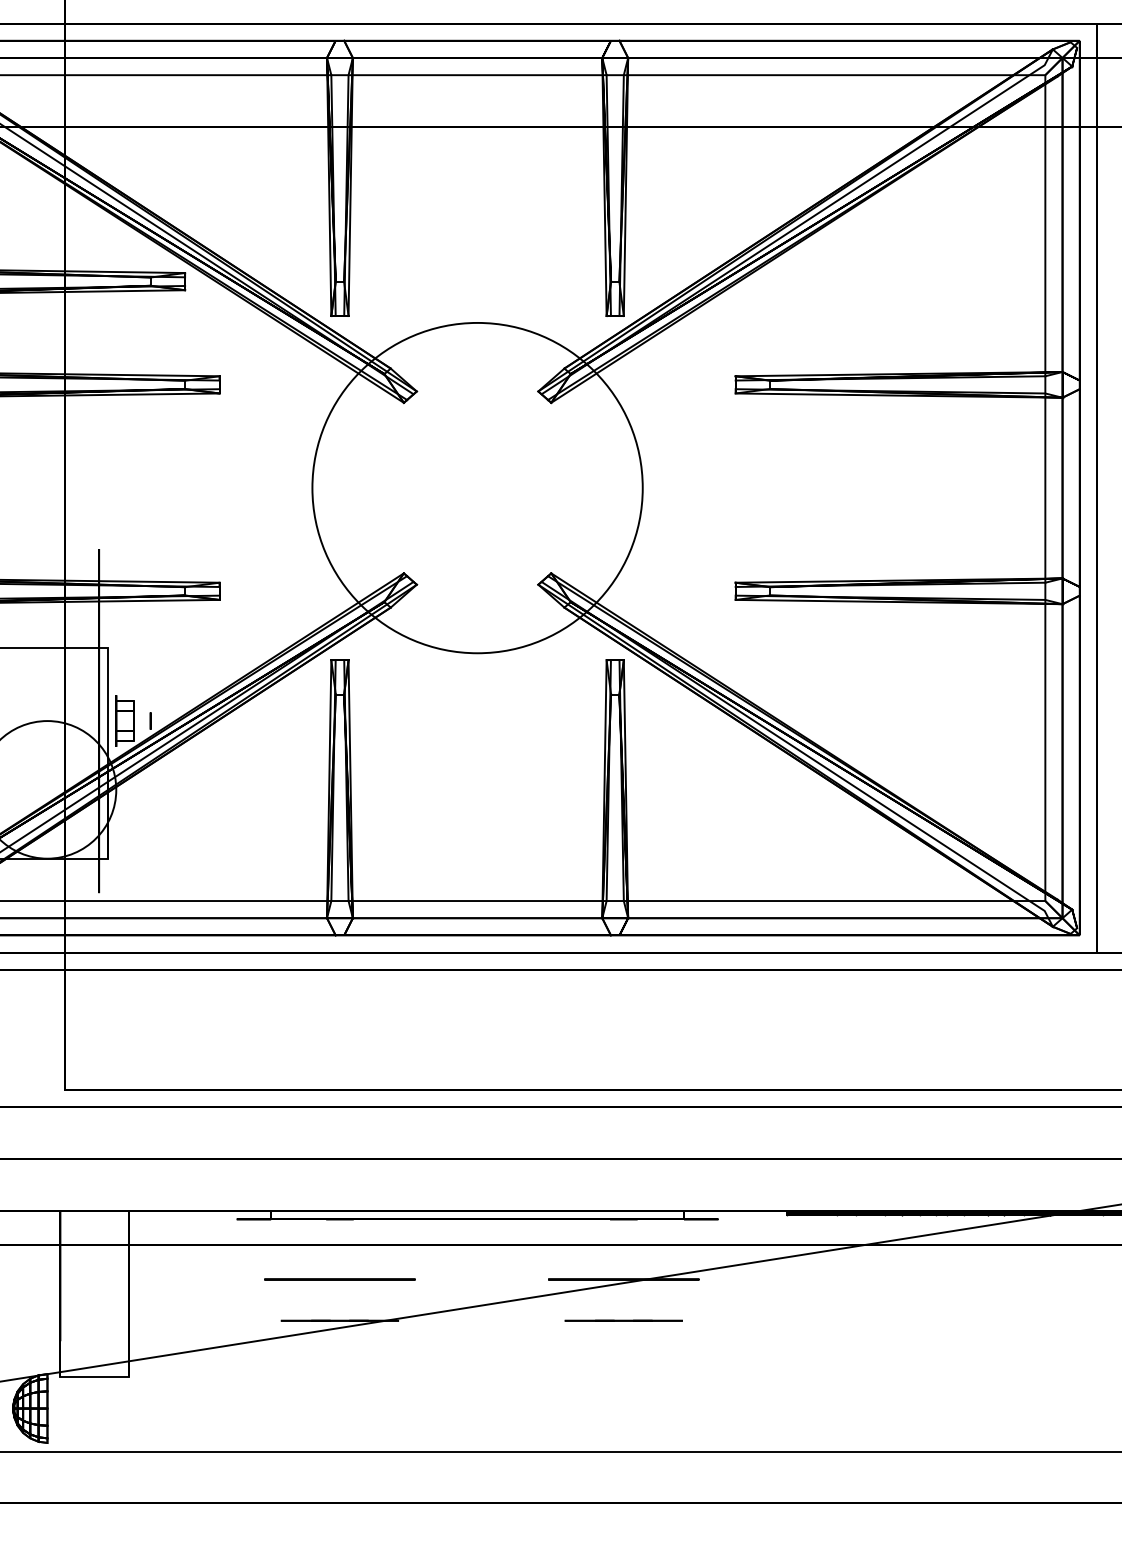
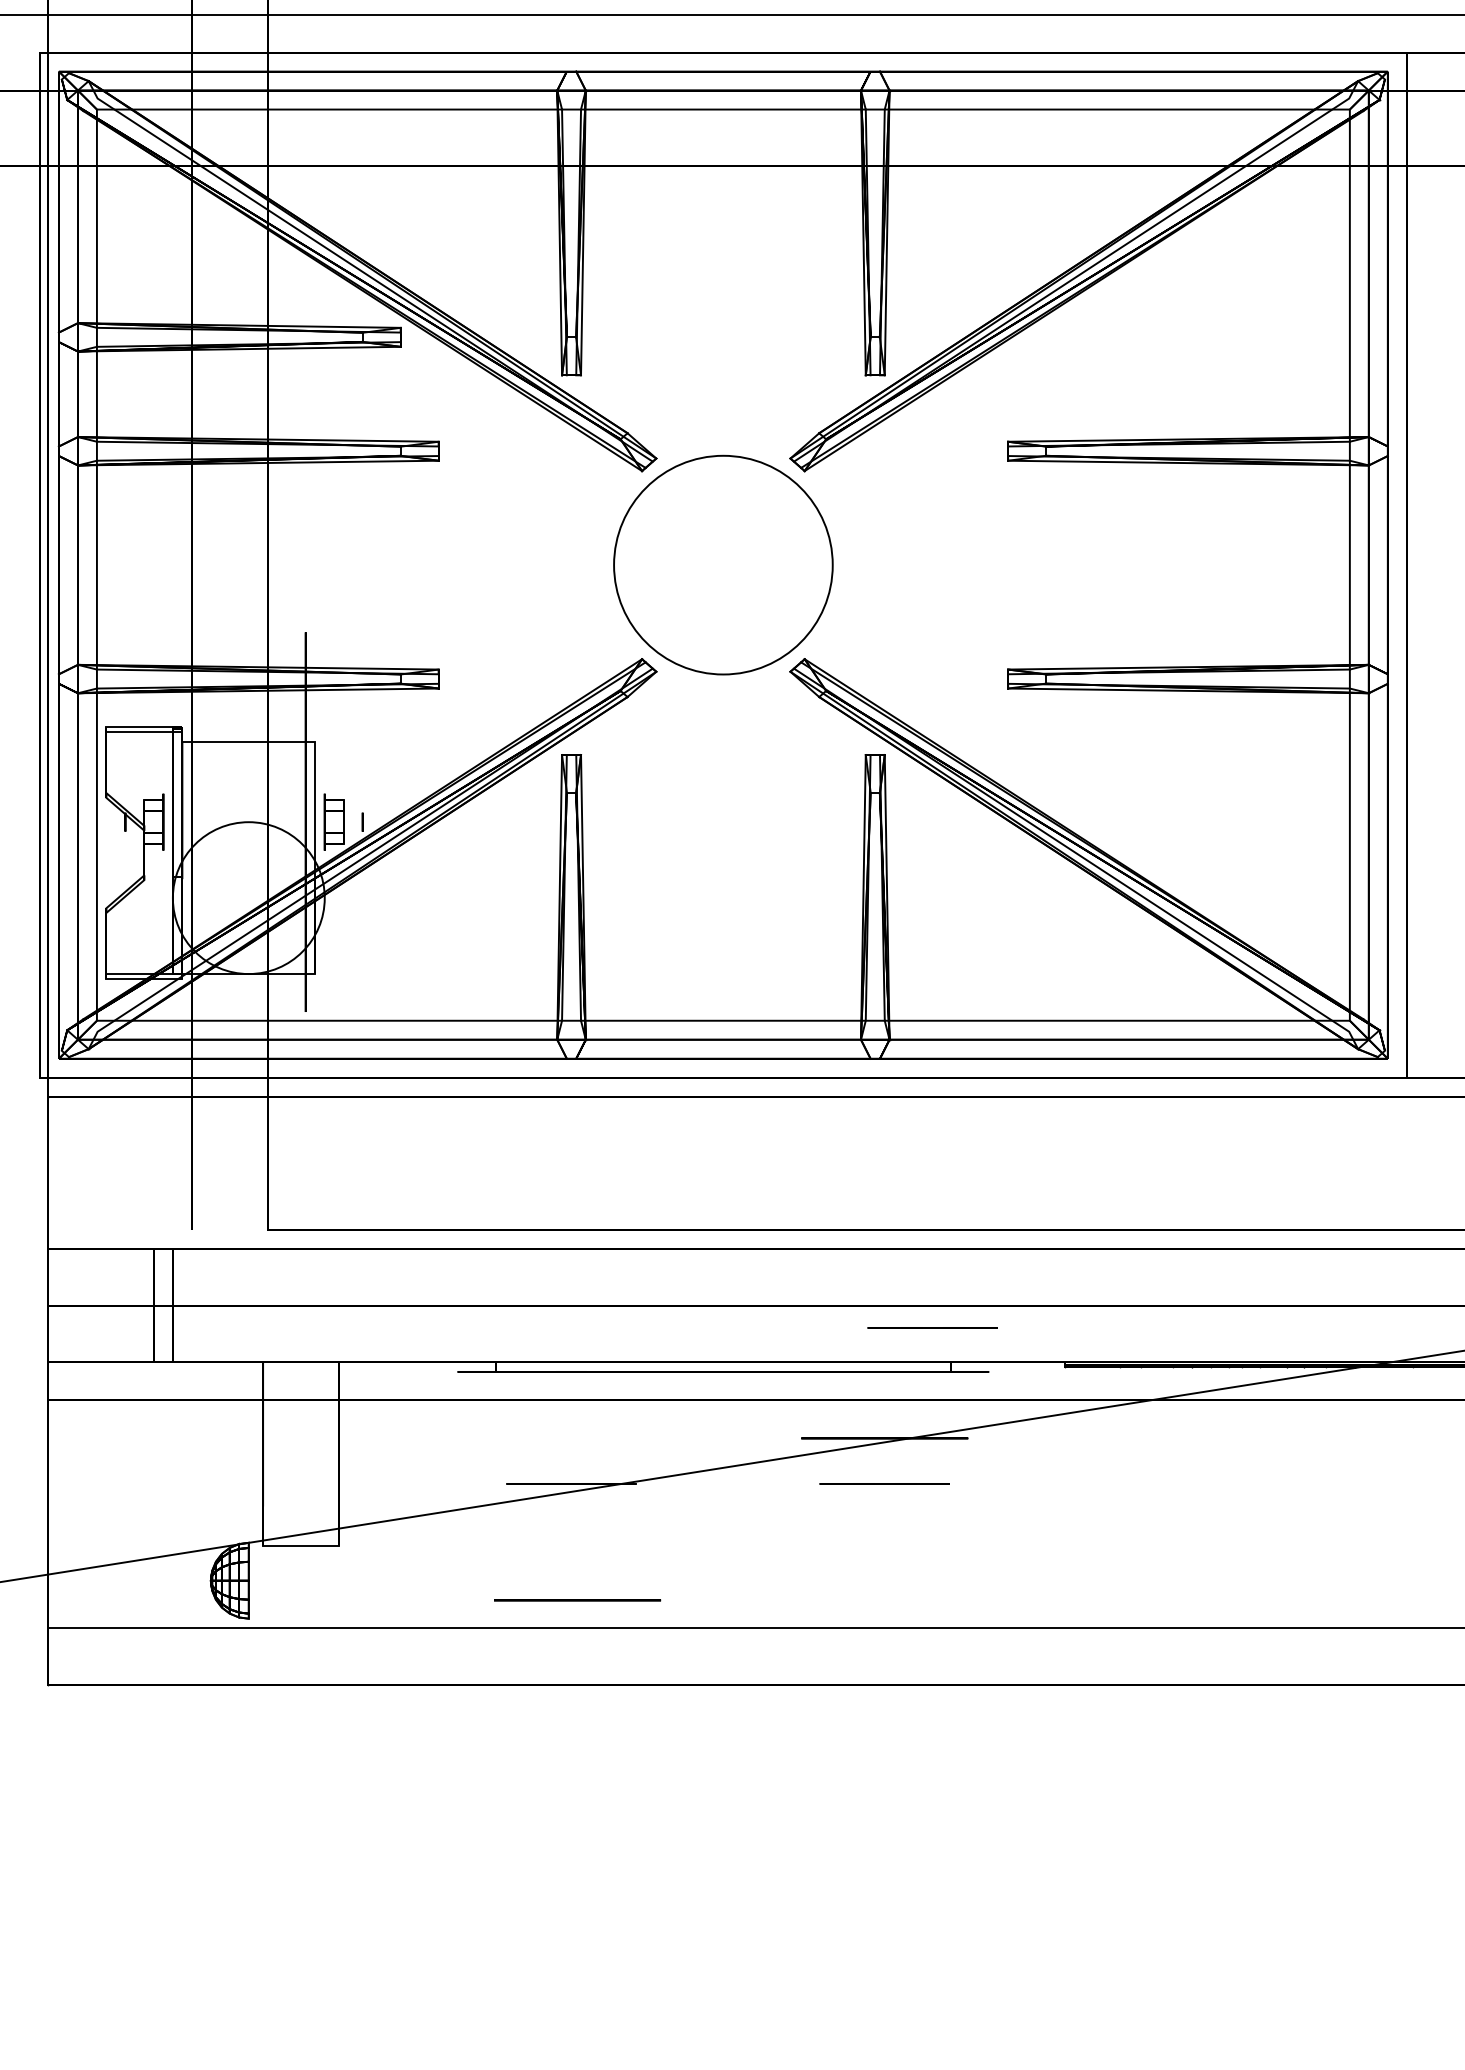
circle: (477, 487) -> (723, 564), size x0.6
line: (667, 1179) -> (932, 1327), added
circle: (339, 1279) -> (577, 1600), moved

